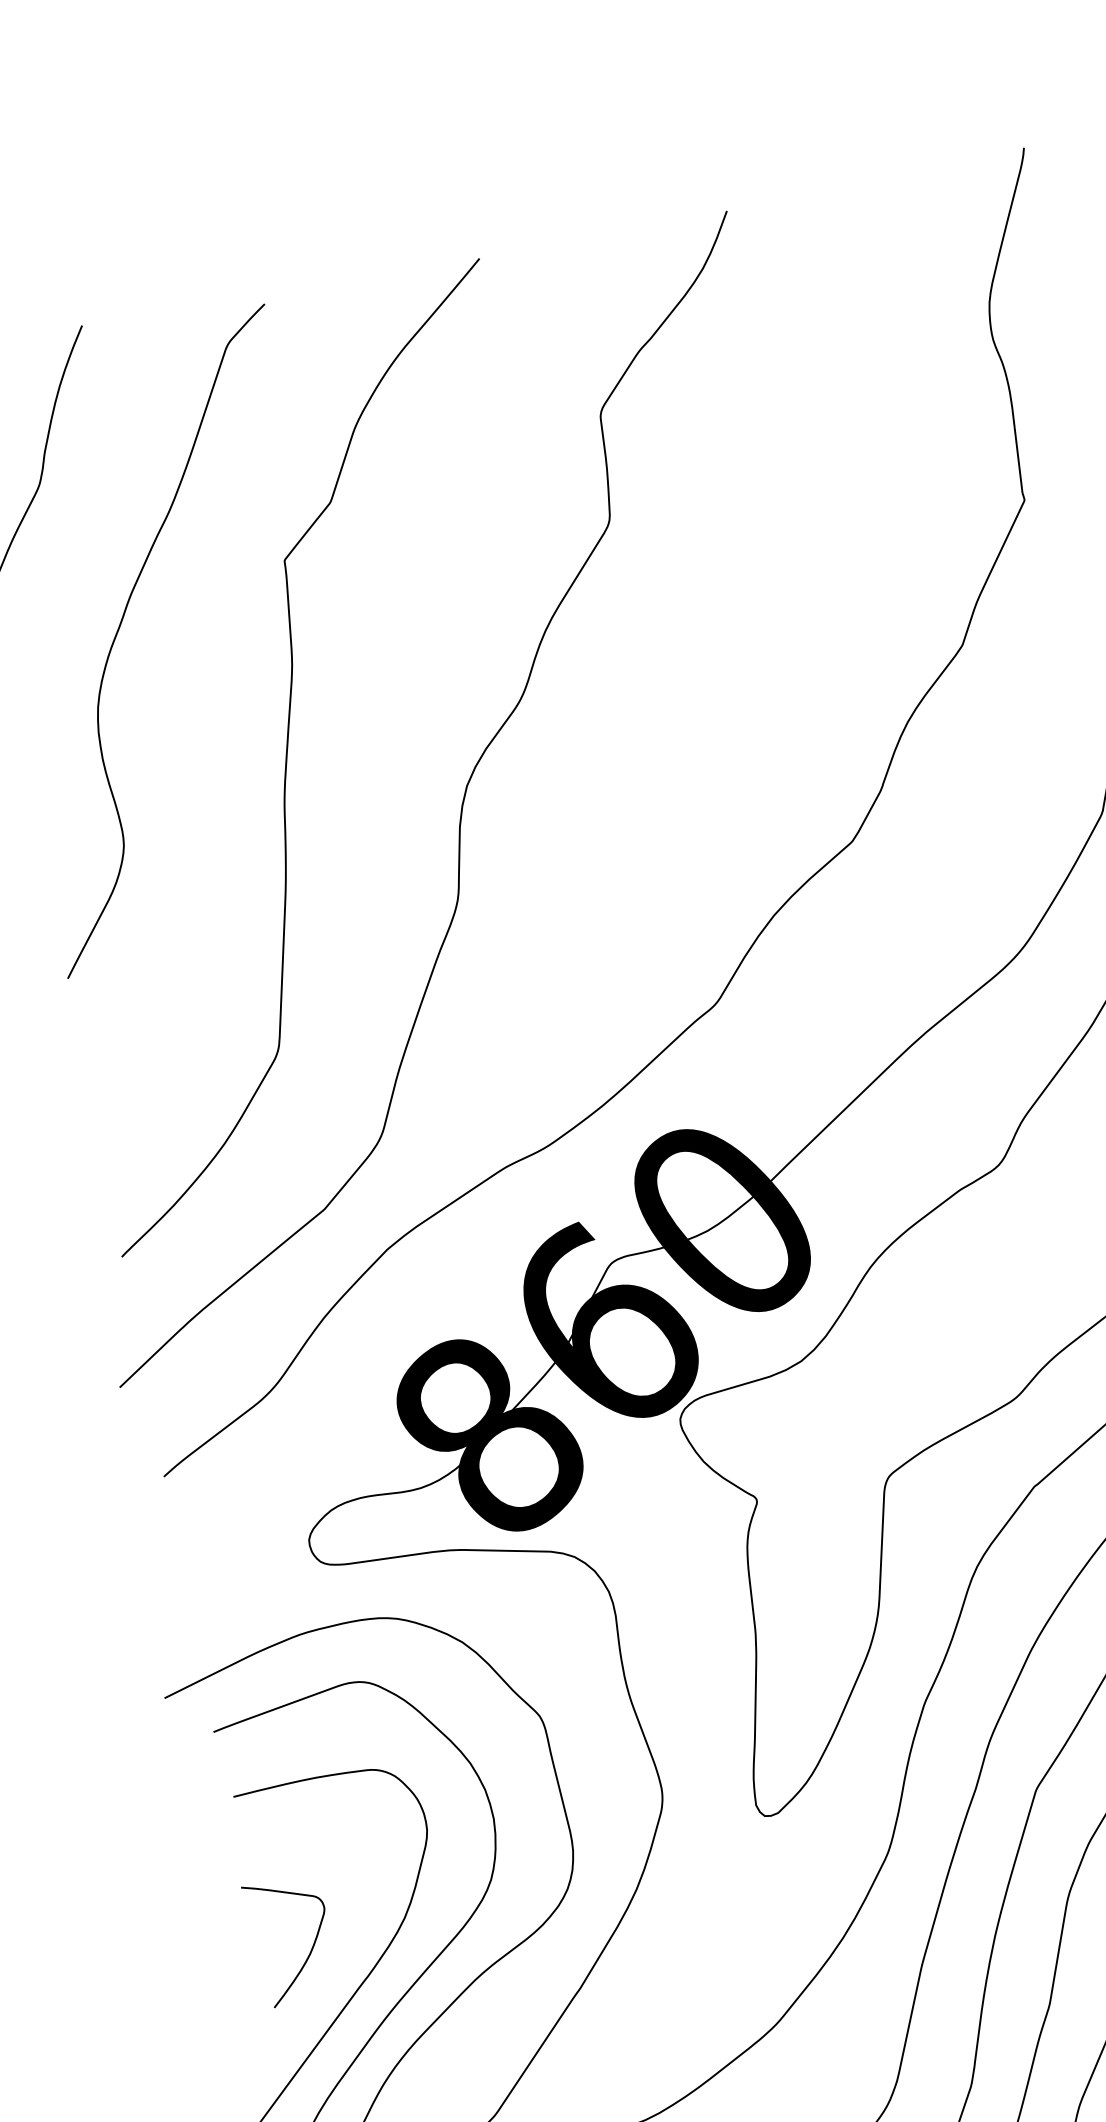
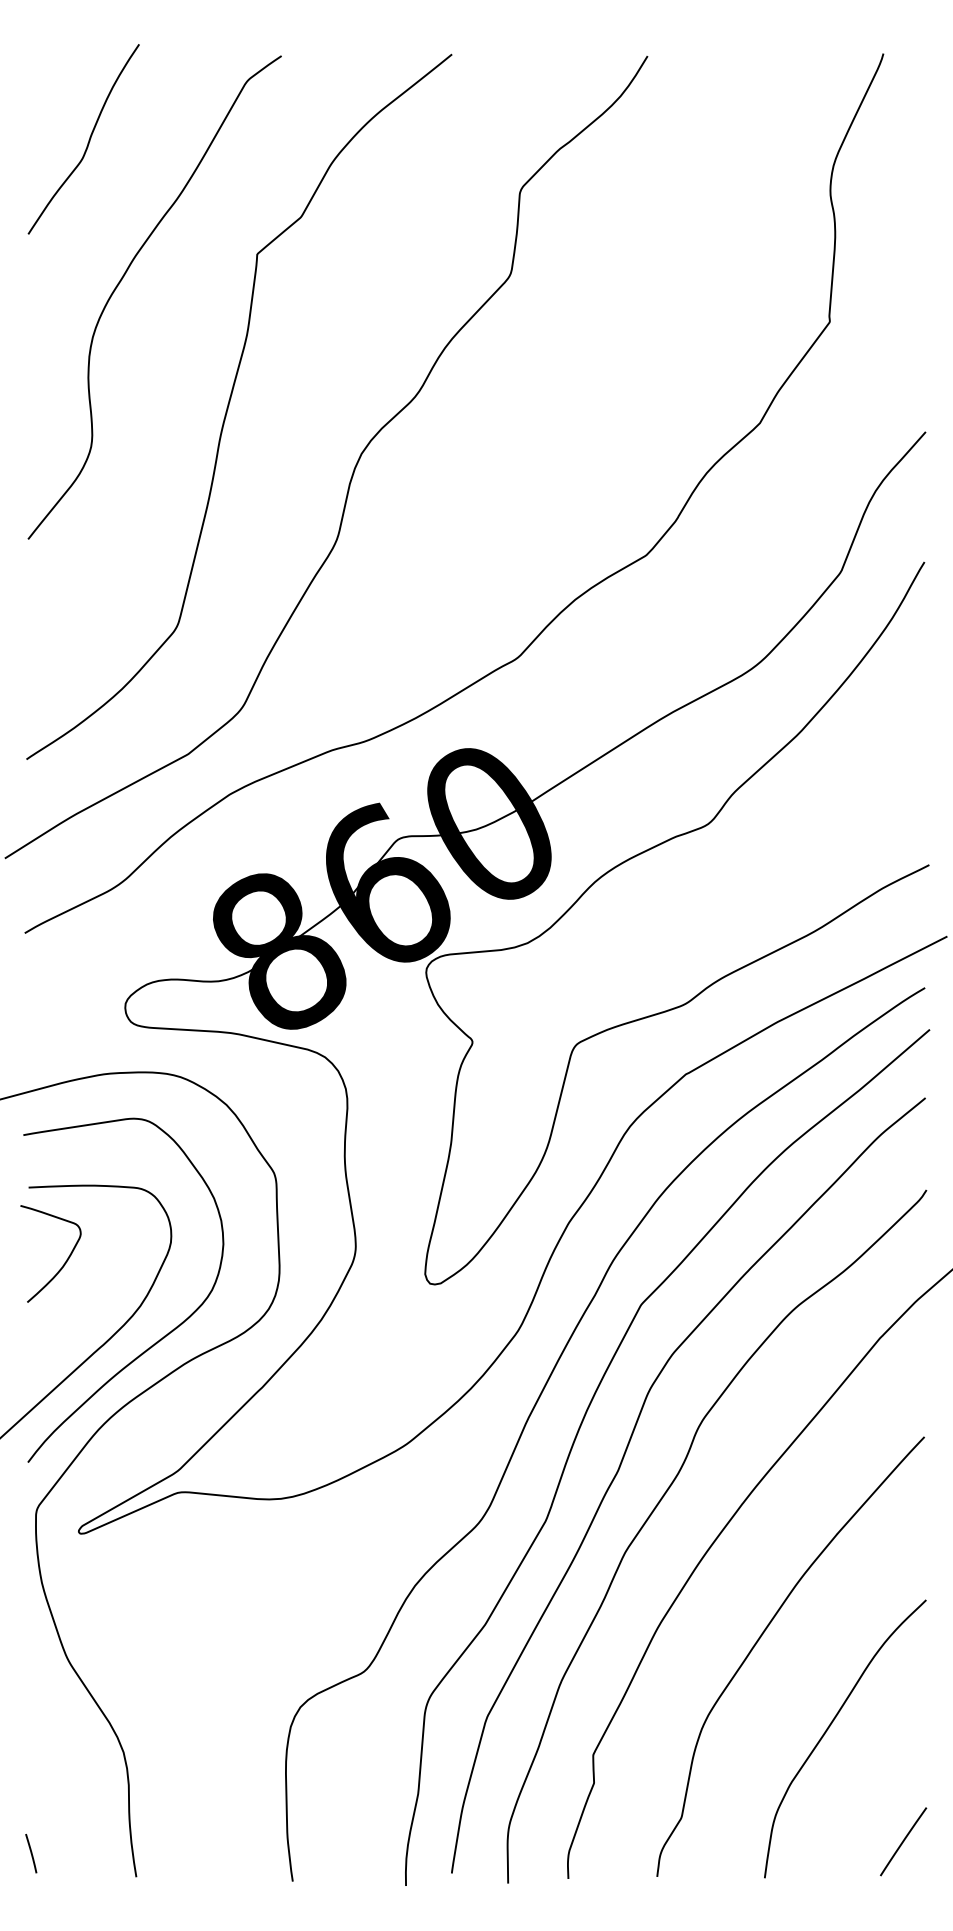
curve: (311, 1948) -> (64, 1262), moved

